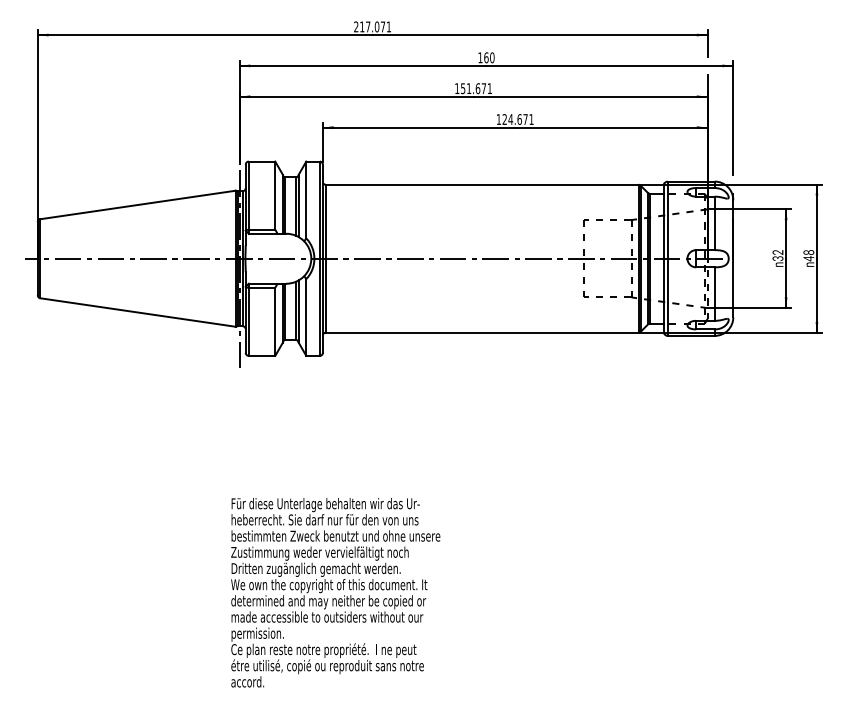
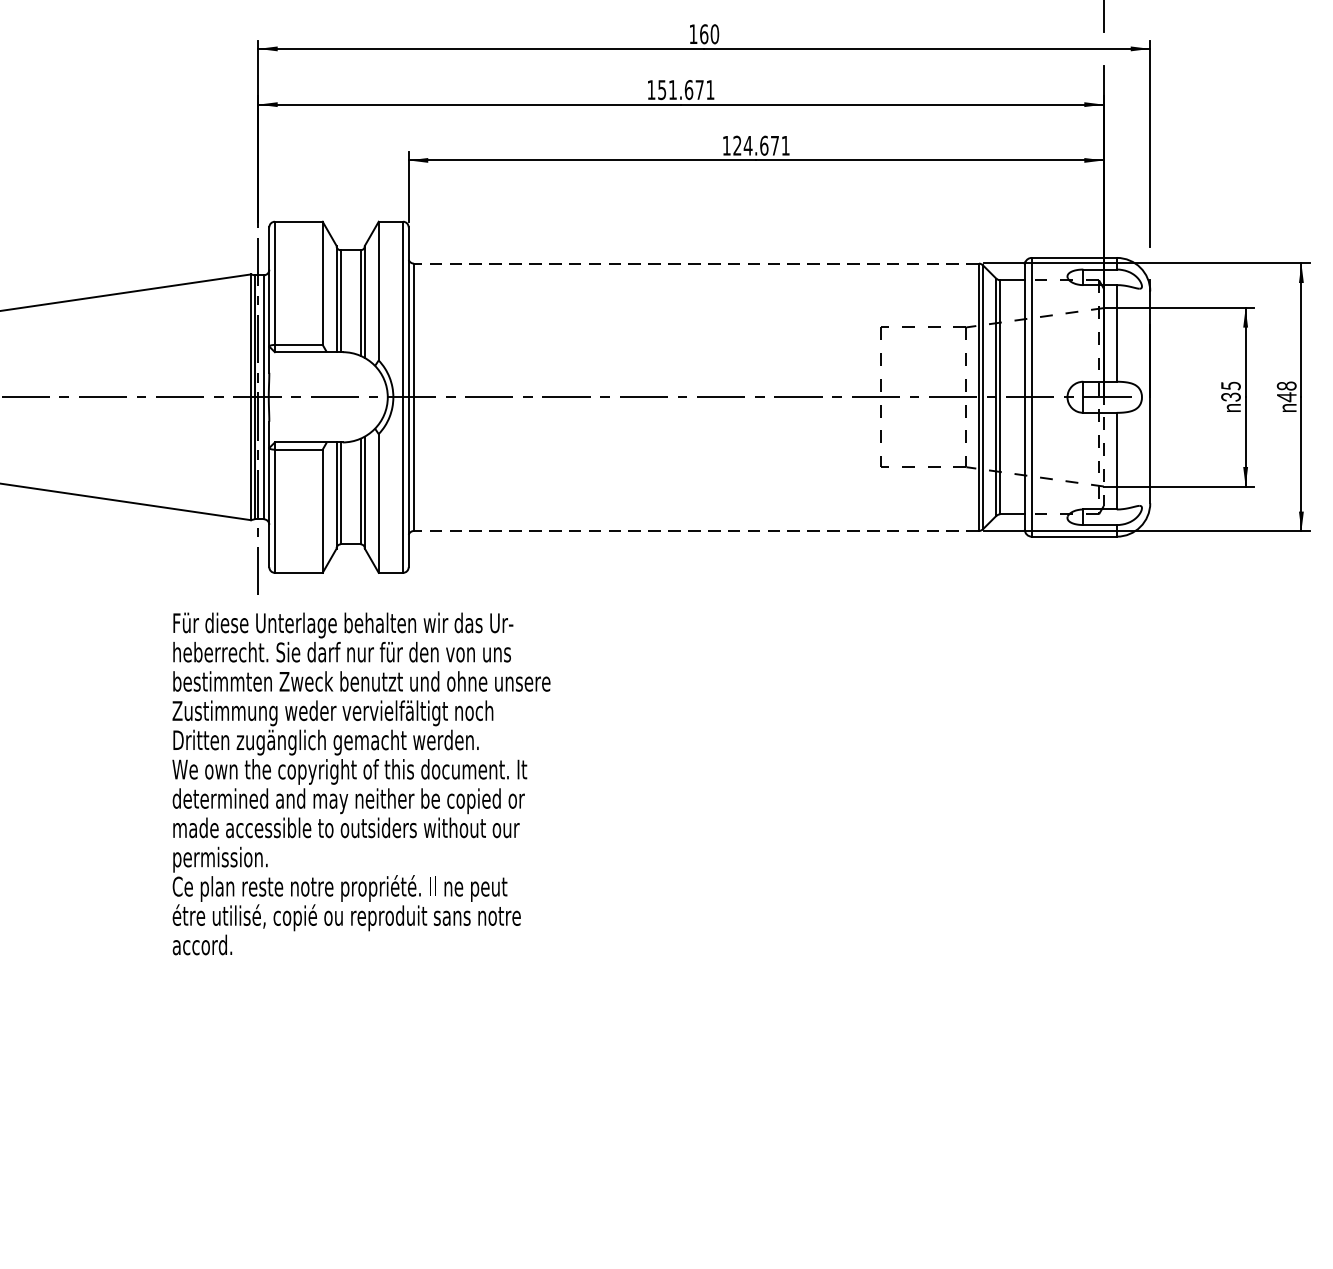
line: (481, 184) -> (695, 263), solid -> dashed
text: (777, 252) -> (1230, 386), 32 -> 35
line: (481, 332) -> (695, 530), solid -> dashed
text: (335, 592) -> (361, 783), moved

